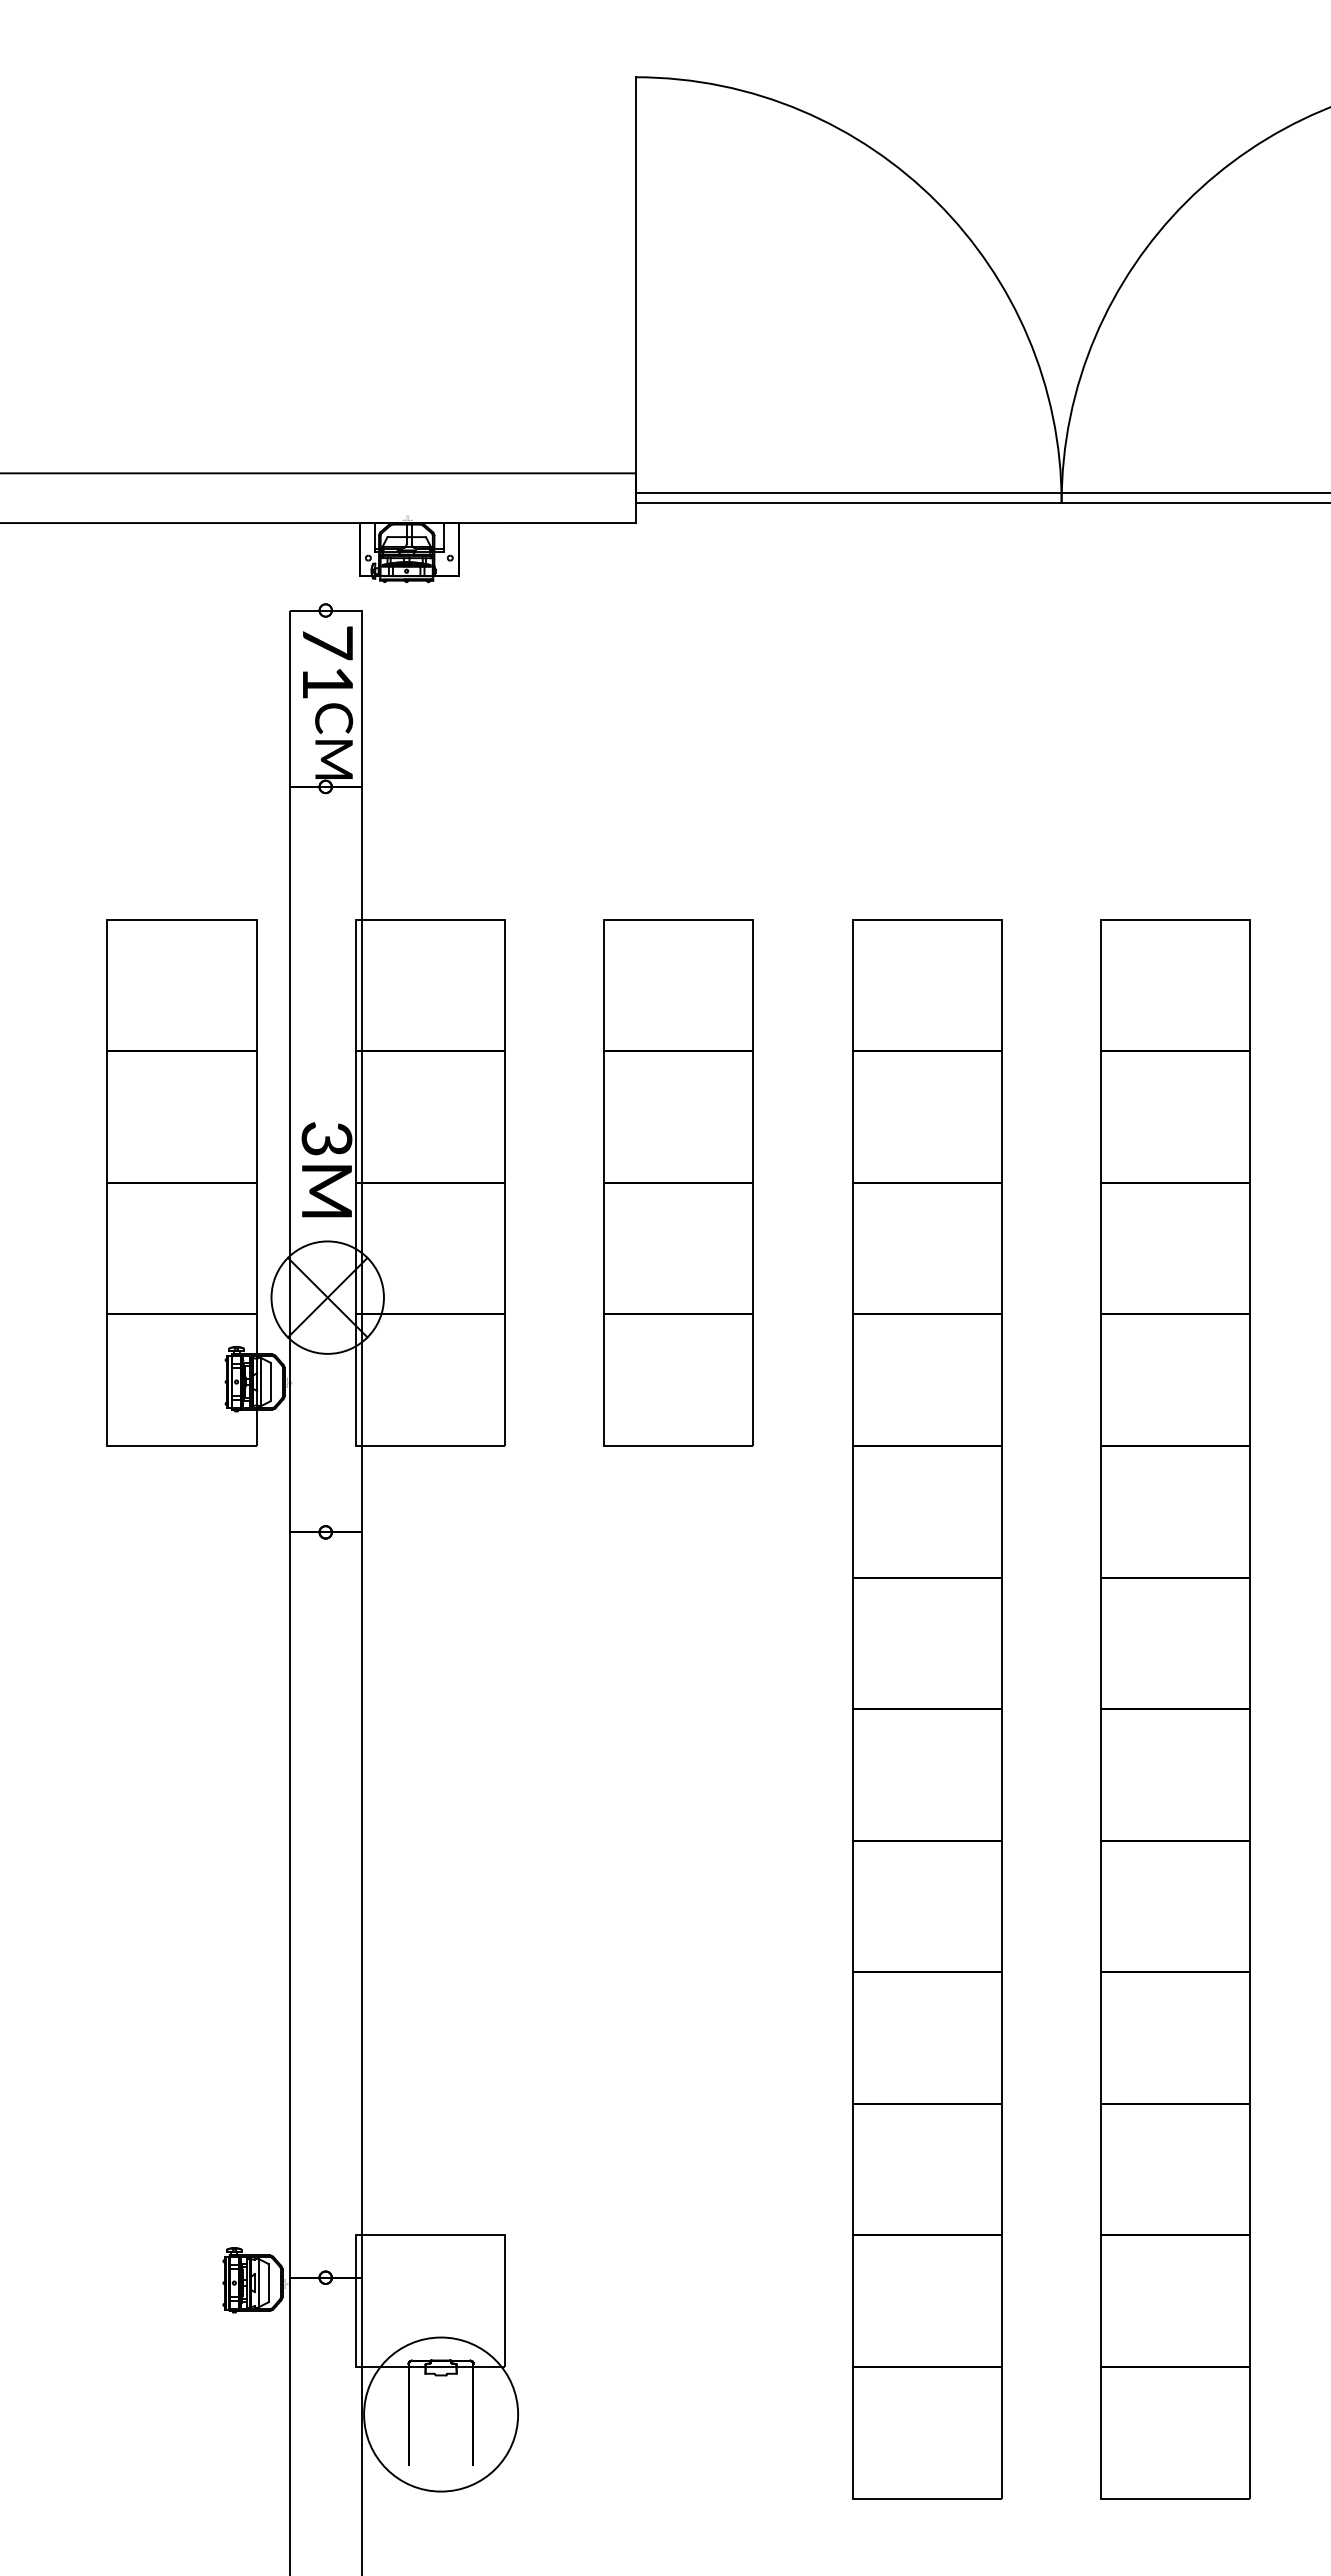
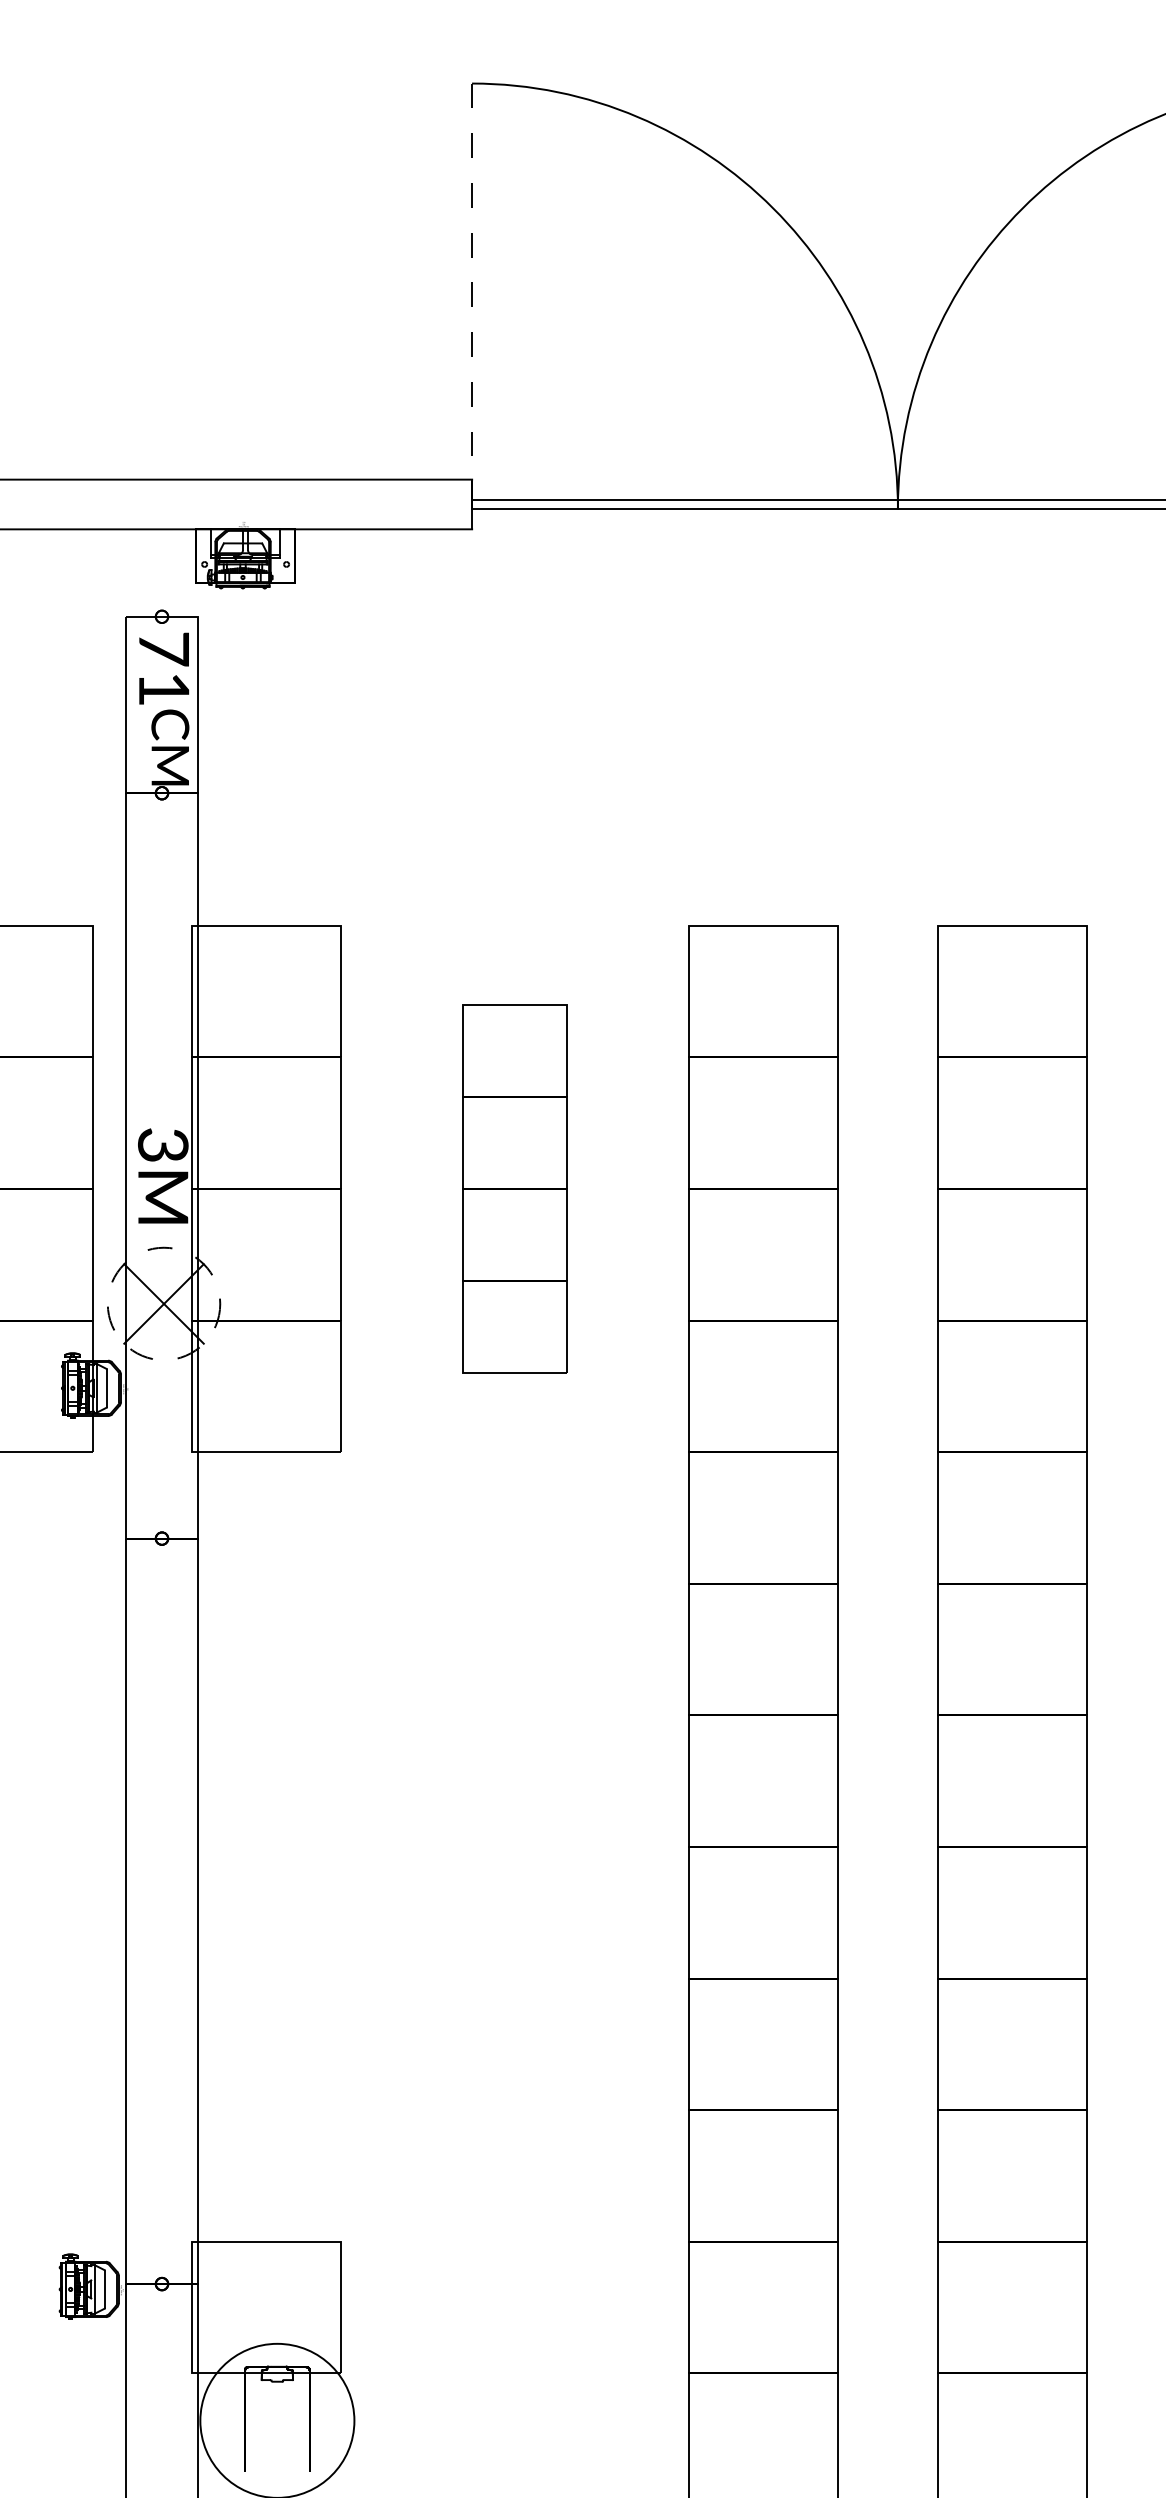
line: (635, 290) -> (471, 296), solid -> dashed
part: (678, 1182) -> (514, 1188), size x0.7
circle: (327, 1297) -> (163, 1303), solid -> dashed

